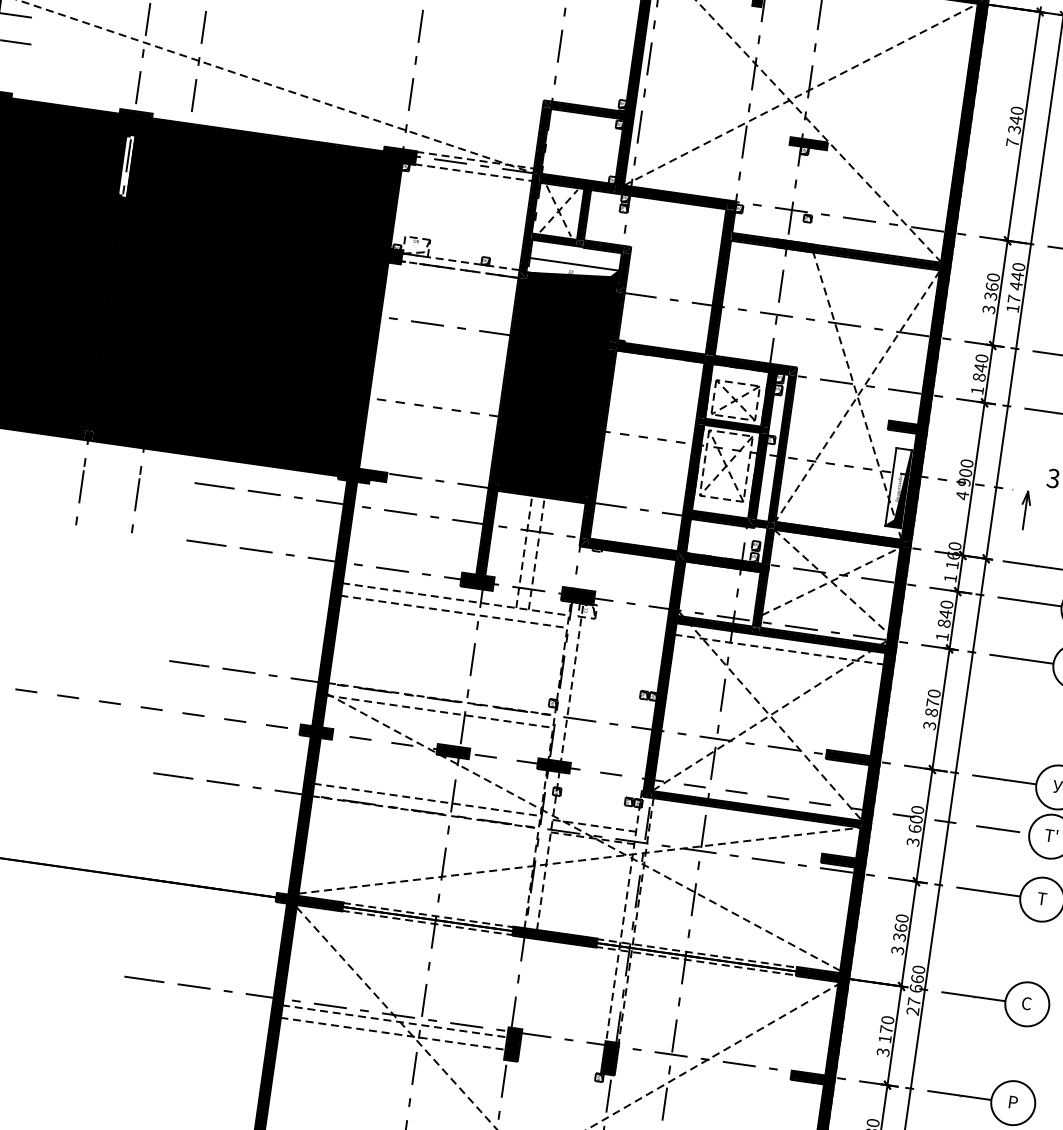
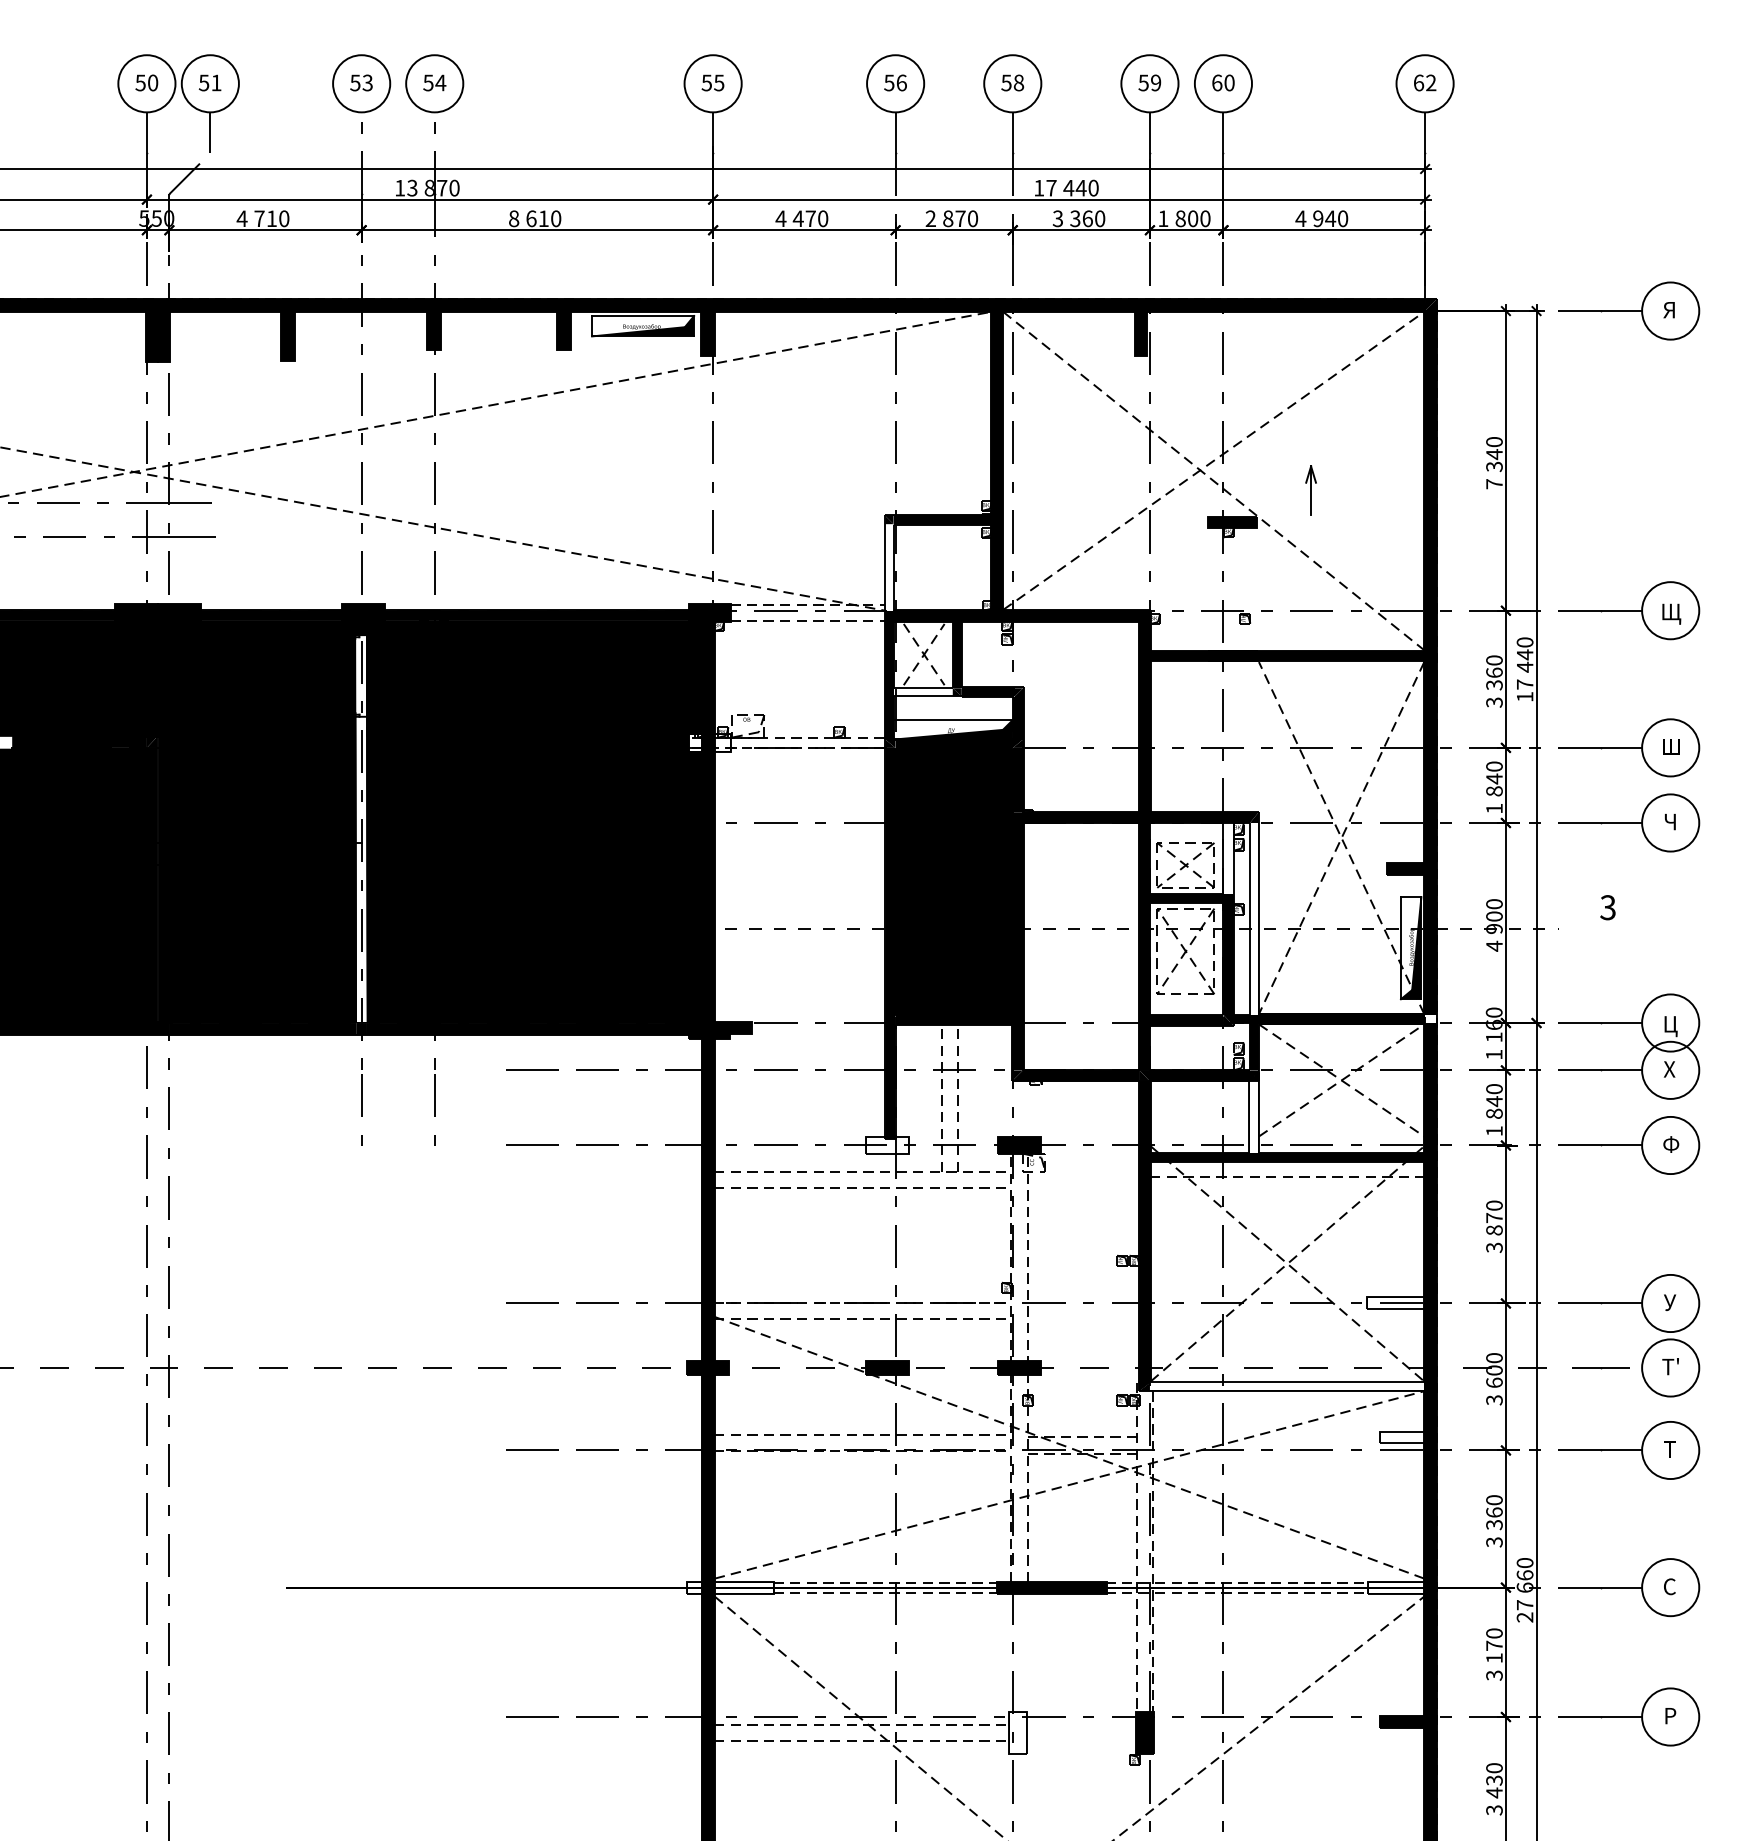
fill: (541, 140) -> (889, 567), removed
fill: (553, 239) -> (922, 692), removed
fill: (385, 254) -> (709, 742), removed
fill: (106, 313) -> (361, 869), removed
fill: (768, 399) -> (1228, 858), removed
fill: (781, 448) -> (1253, 918), removed
part: (1025, 510) -> (1310, 490), moved
fill: (906, 544) -> (1431, 1019), removed
fill: (477, 581) -> (887, 1145), removed
fill: (760, 599) -> (1253, 1116), removed
fill: (848, 757) -> (1396, 1303), removed
fill: (755, 809) -> (1286, 1386), removed
fill: (840, 860) -> (1404, 1437), removed
fill: (309, 902) -> (730, 1587), removed
fill: (820, 974) -> (1399, 1587), removed
fill: (512, 1043) -> (1017, 1732), removed

